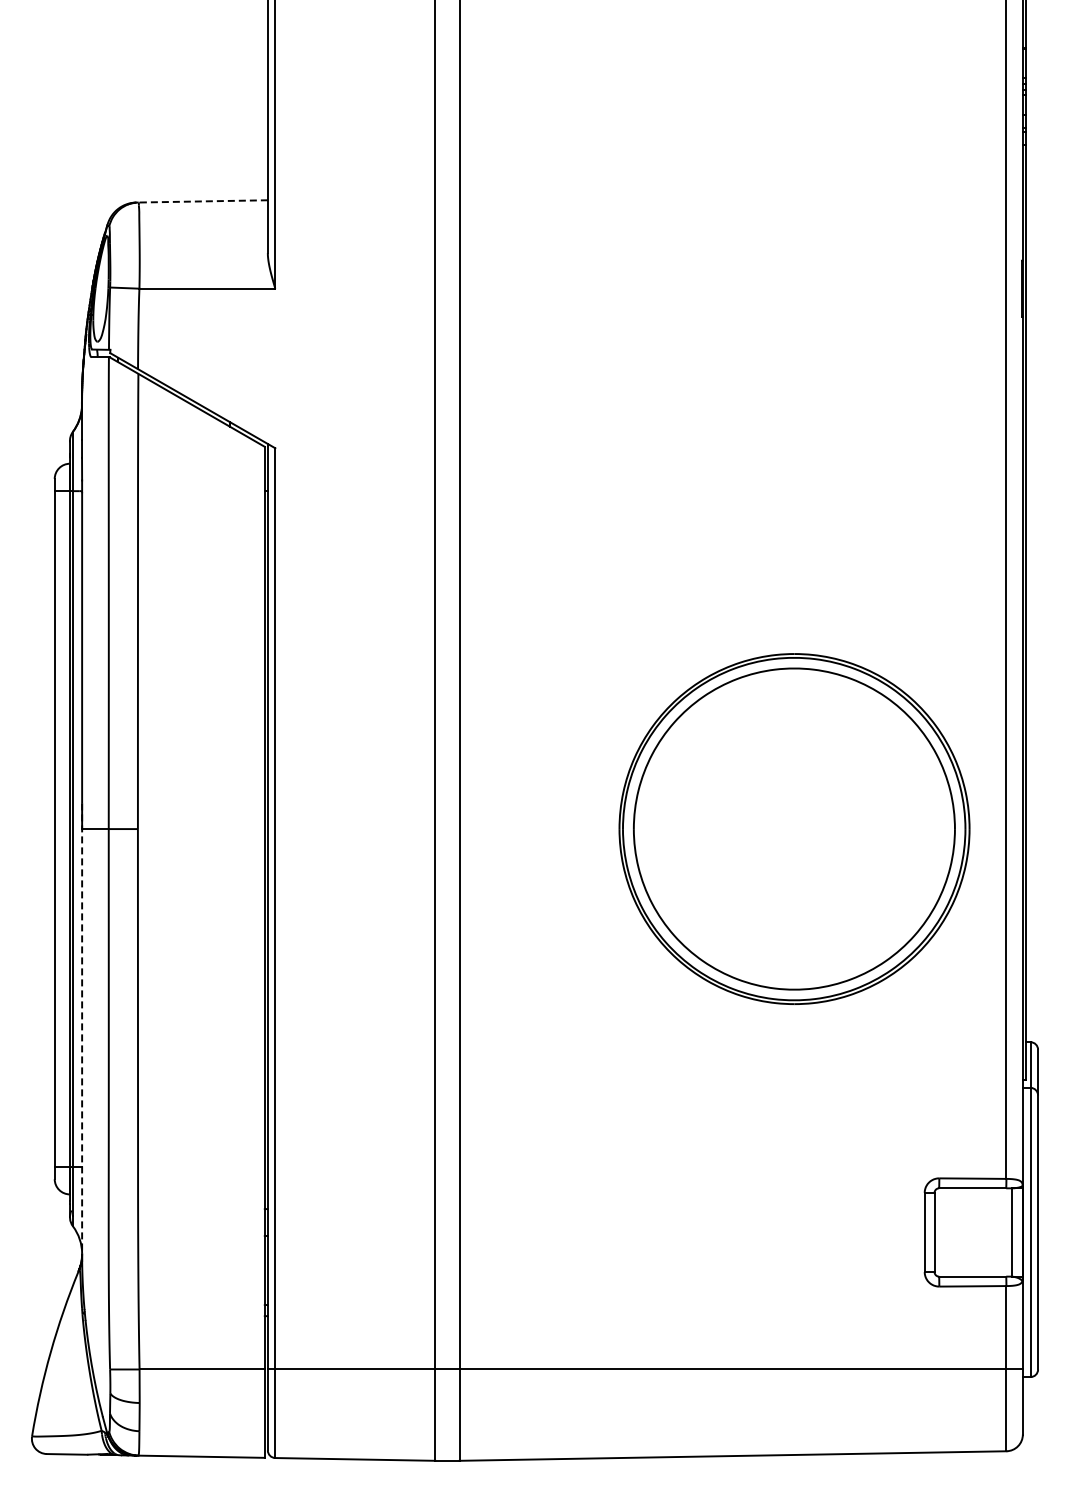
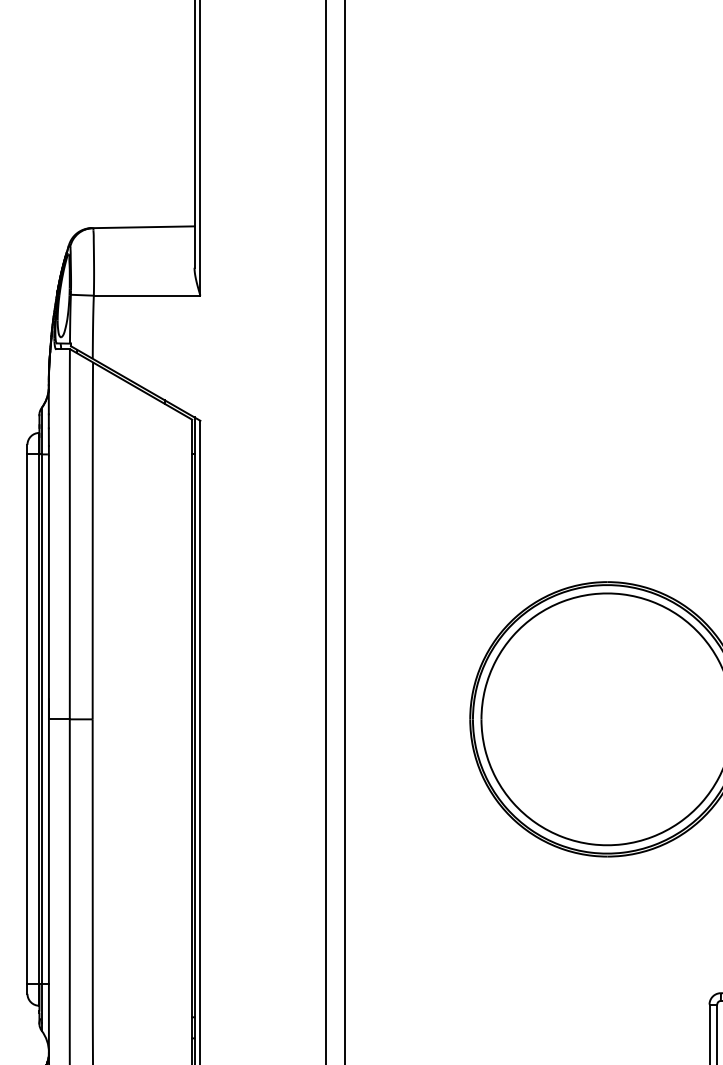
line: (202, 201) -> (143, 227), dashed -> solid
line: (82, 1029) -> (49, 876), dashed -> solid

